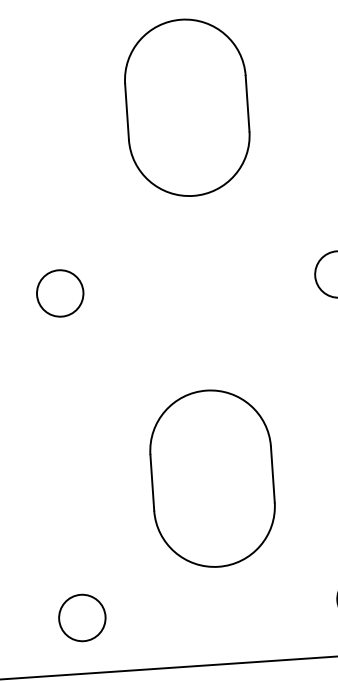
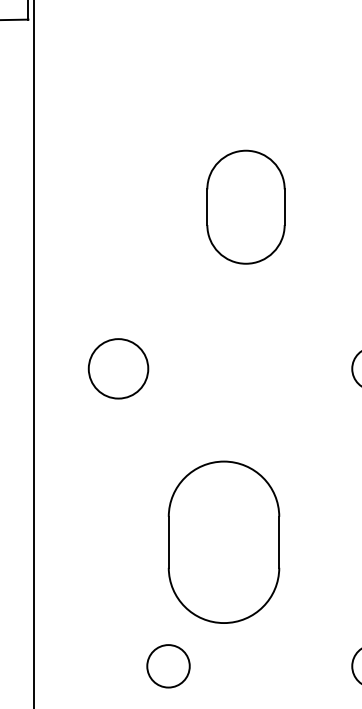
part: (186, 106) -> (245, 206), size x0.7
circle: (60, 293) -> (118, 368), size x1.4
part: (211, 477) -> (223, 541), moved
circle: (82, 618) -> (168, 666), moved

